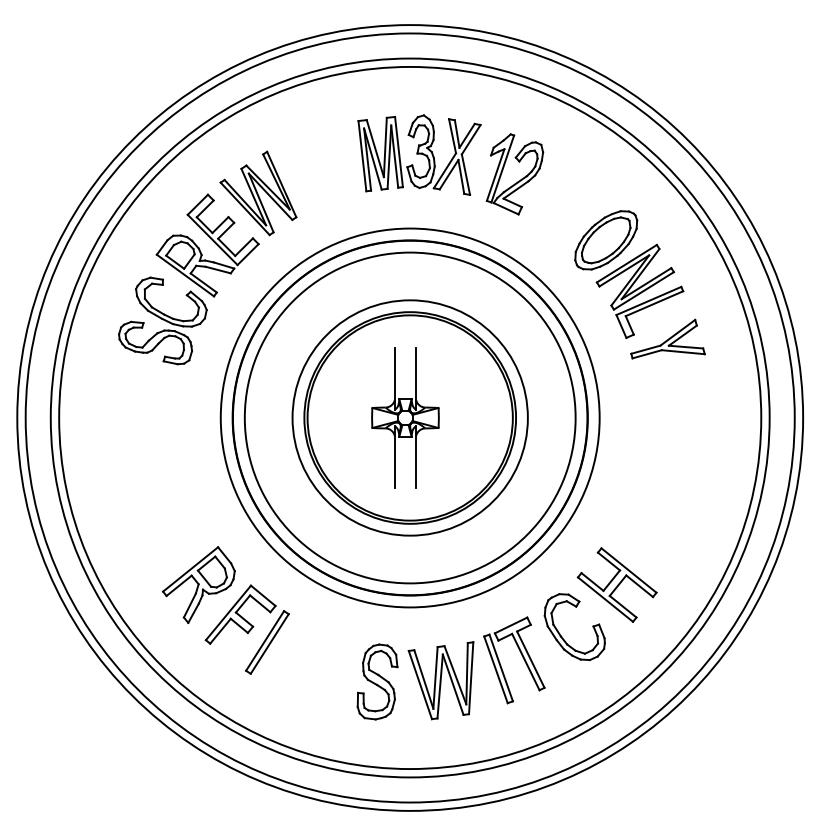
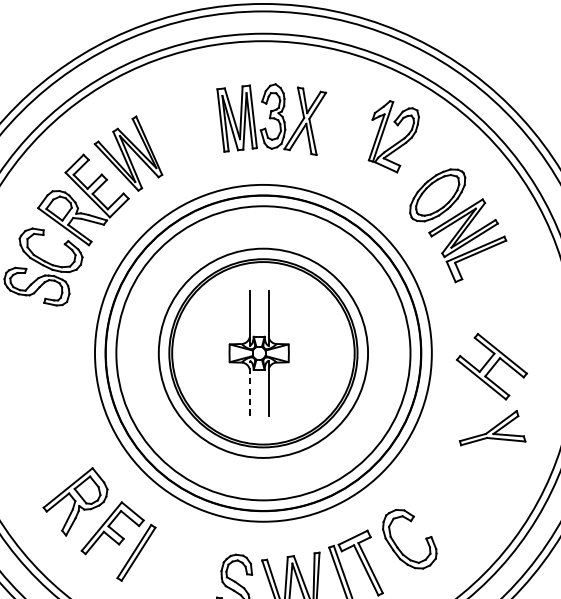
part: (518, 180) -> (397, 142), moved
part: (667, 338) -> (492, 427), moved
line: (394, 457) -> (249, 388), solid -> dashed
part: (616, 584) -> (491, 366), moved

